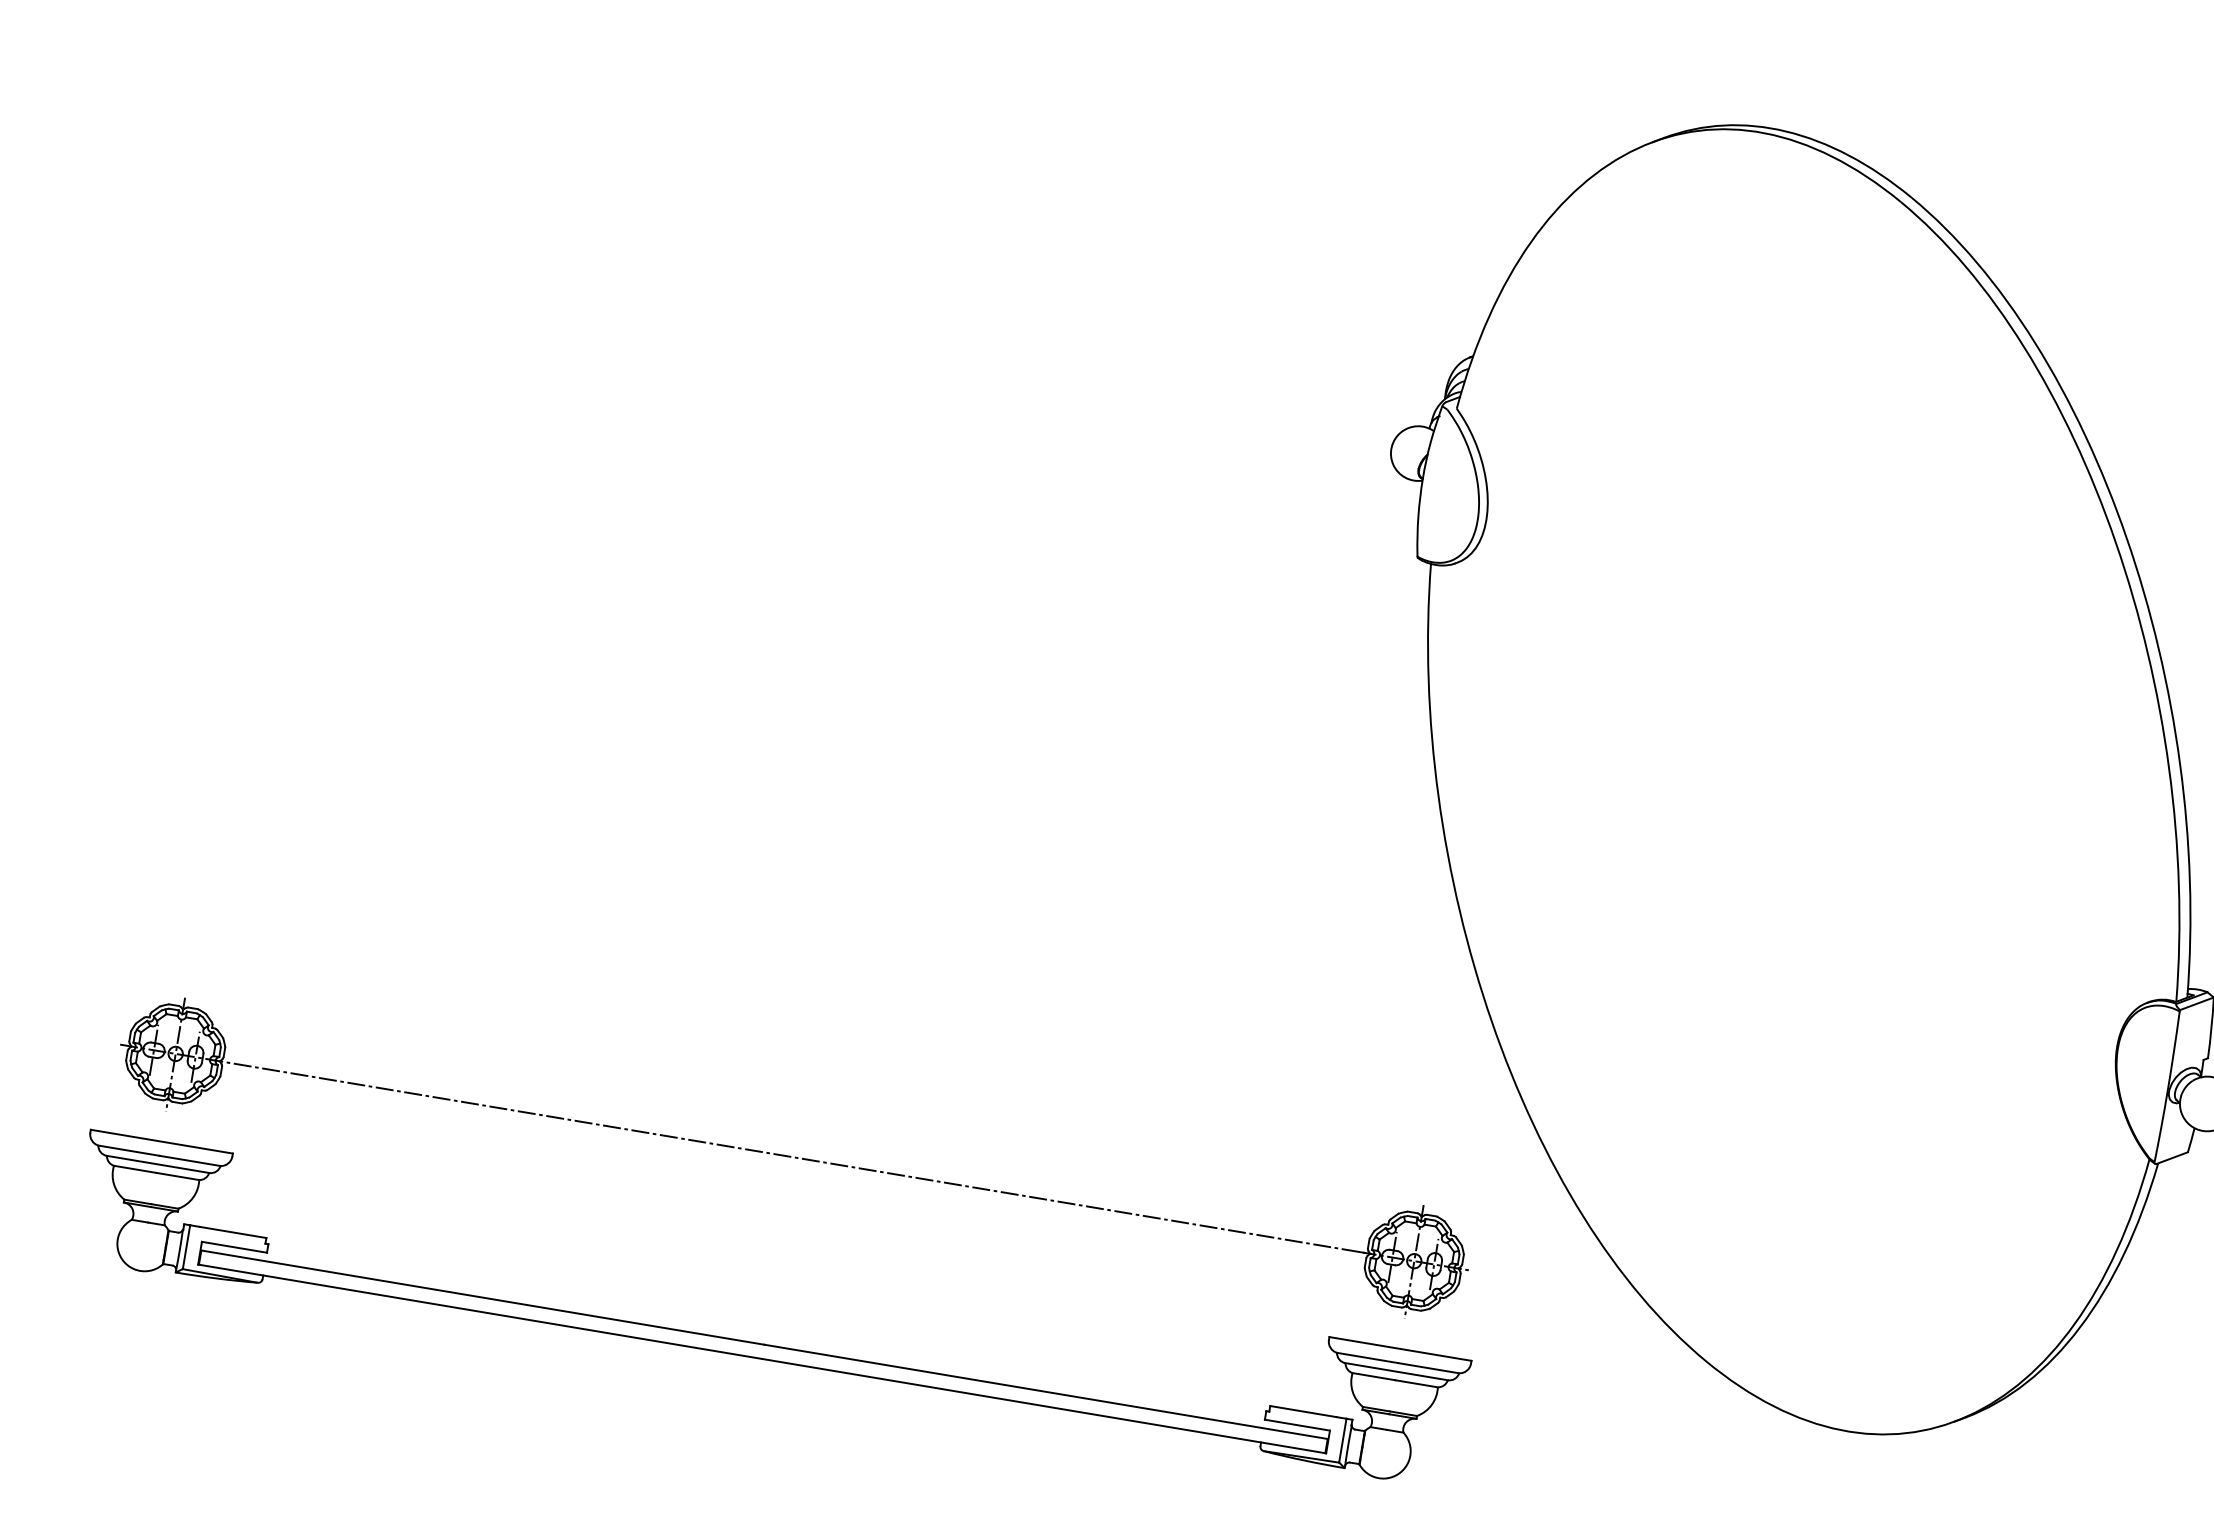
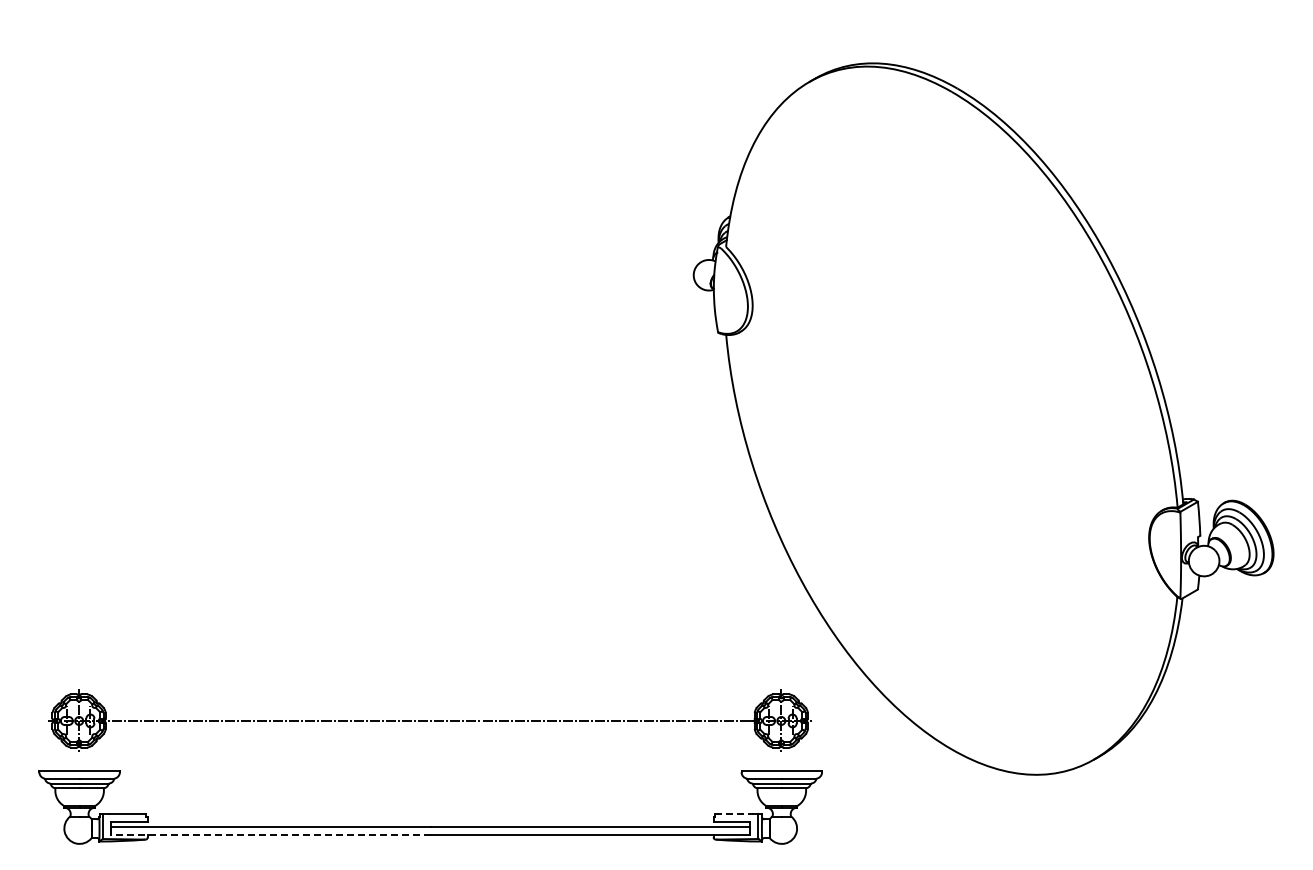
line: (479, 1312) -> (270, 835), solid -> dashed
line: (1304, 1412) -> (734, 814), solid -> dashed

